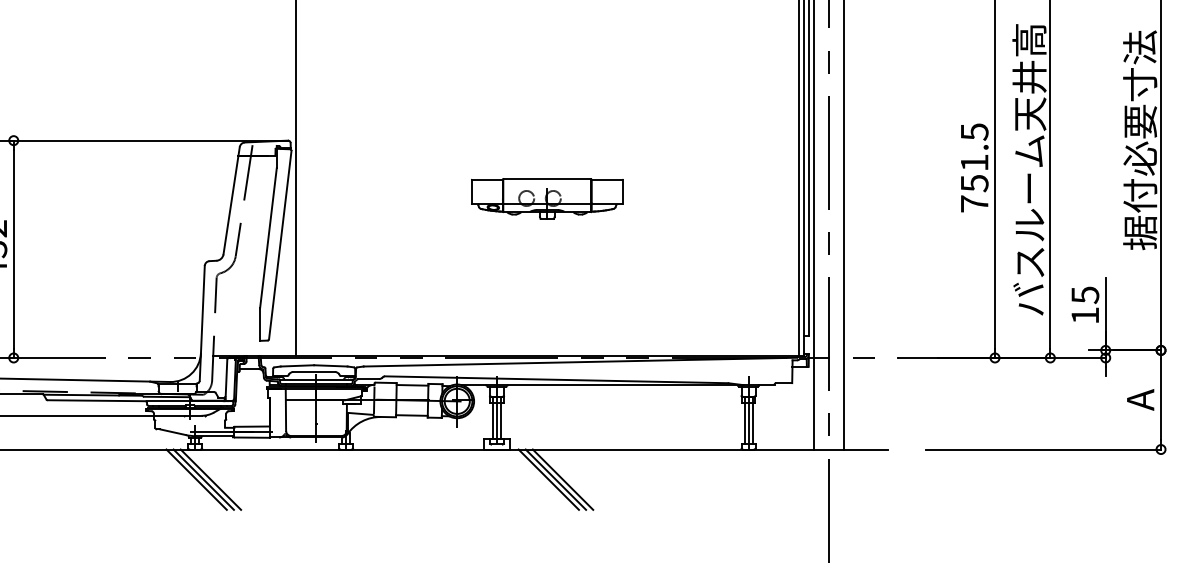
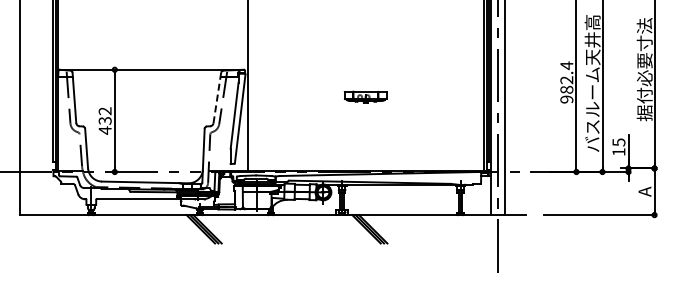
text: (973, 167) -> (566, 82), 751.5 -> 982.4
part: (546, 199) -> (365, 97), size x0.6
line: (232, 201) -> (217, 98), solid -> dashed

